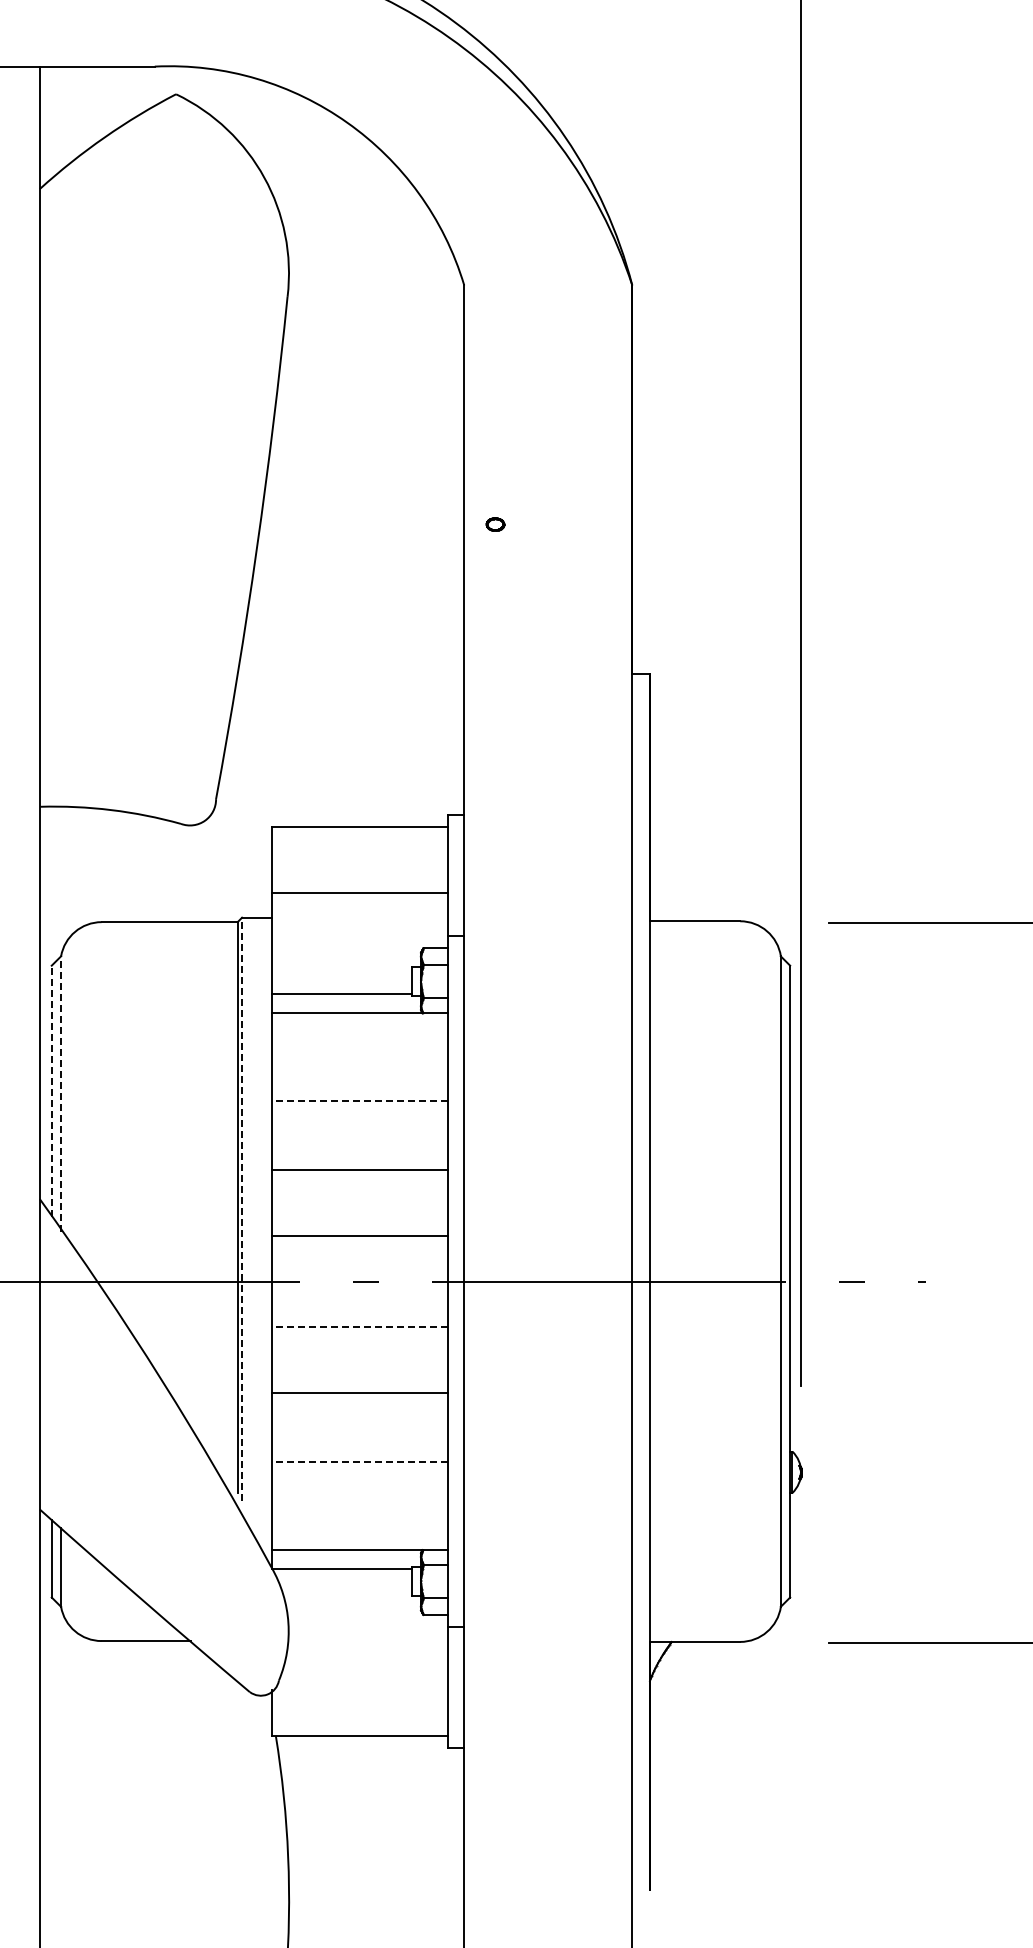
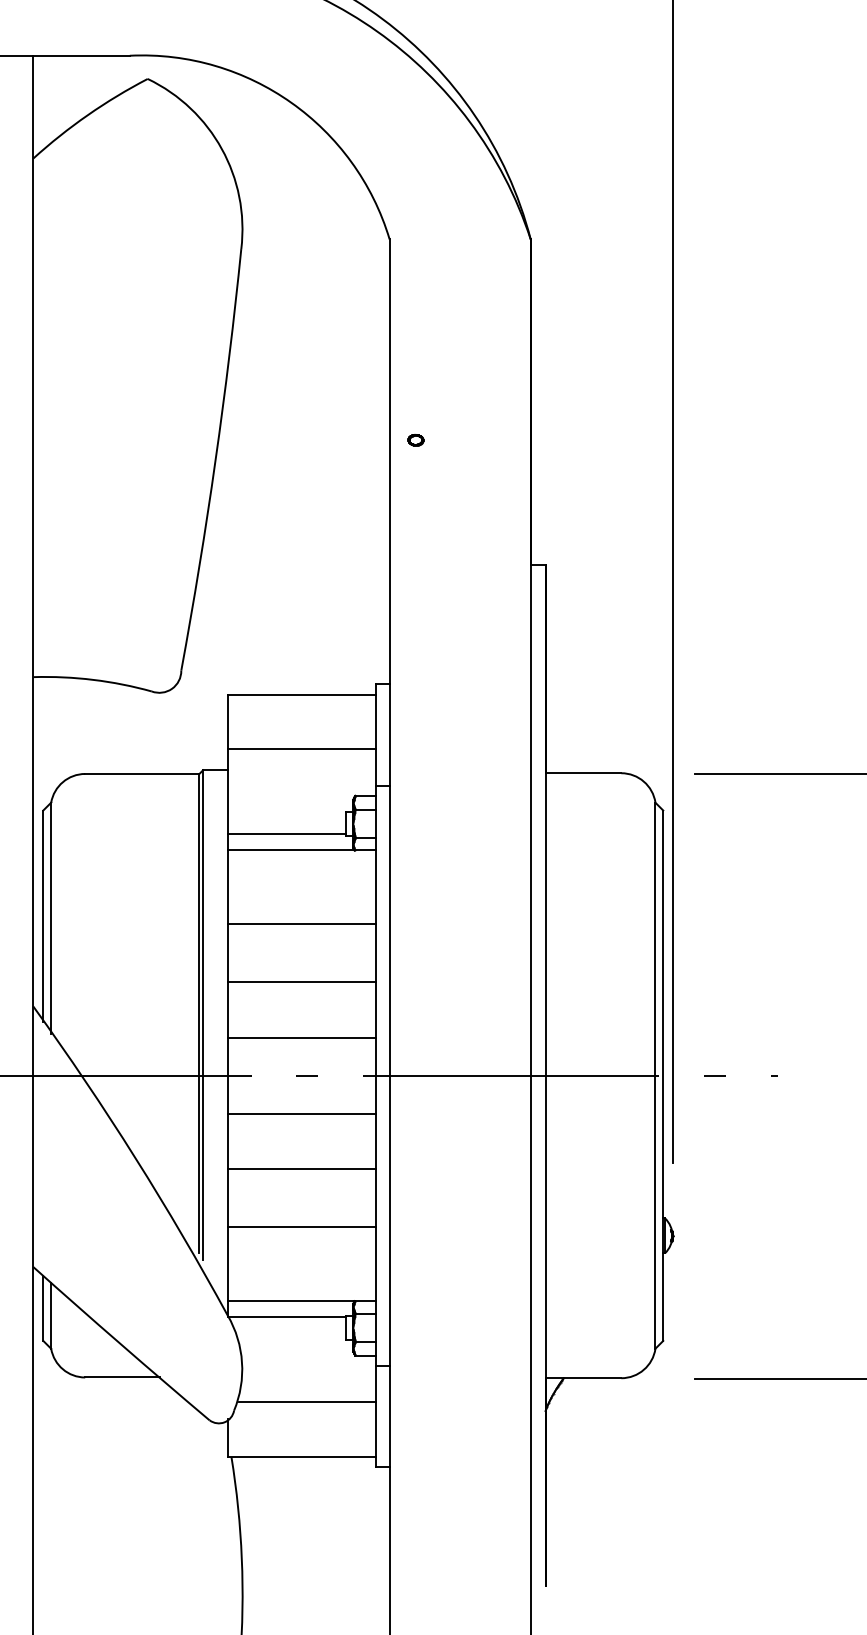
line: (51, 1091) -> (43, 916), dashed -> solid
line: (61, 1093) -> (51, 917), dashed -> solid
line: (359, 1101) -> (301, 924), dashed -> solid
line: (242, 1209) -> (203, 1015), dashed -> solid
line: (359, 1326) -> (301, 1113), dashed -> solid
line: (359, 1461) -> (301, 1226), dashed -> solid
line: (366, 1670) -> (307, 1402), added

